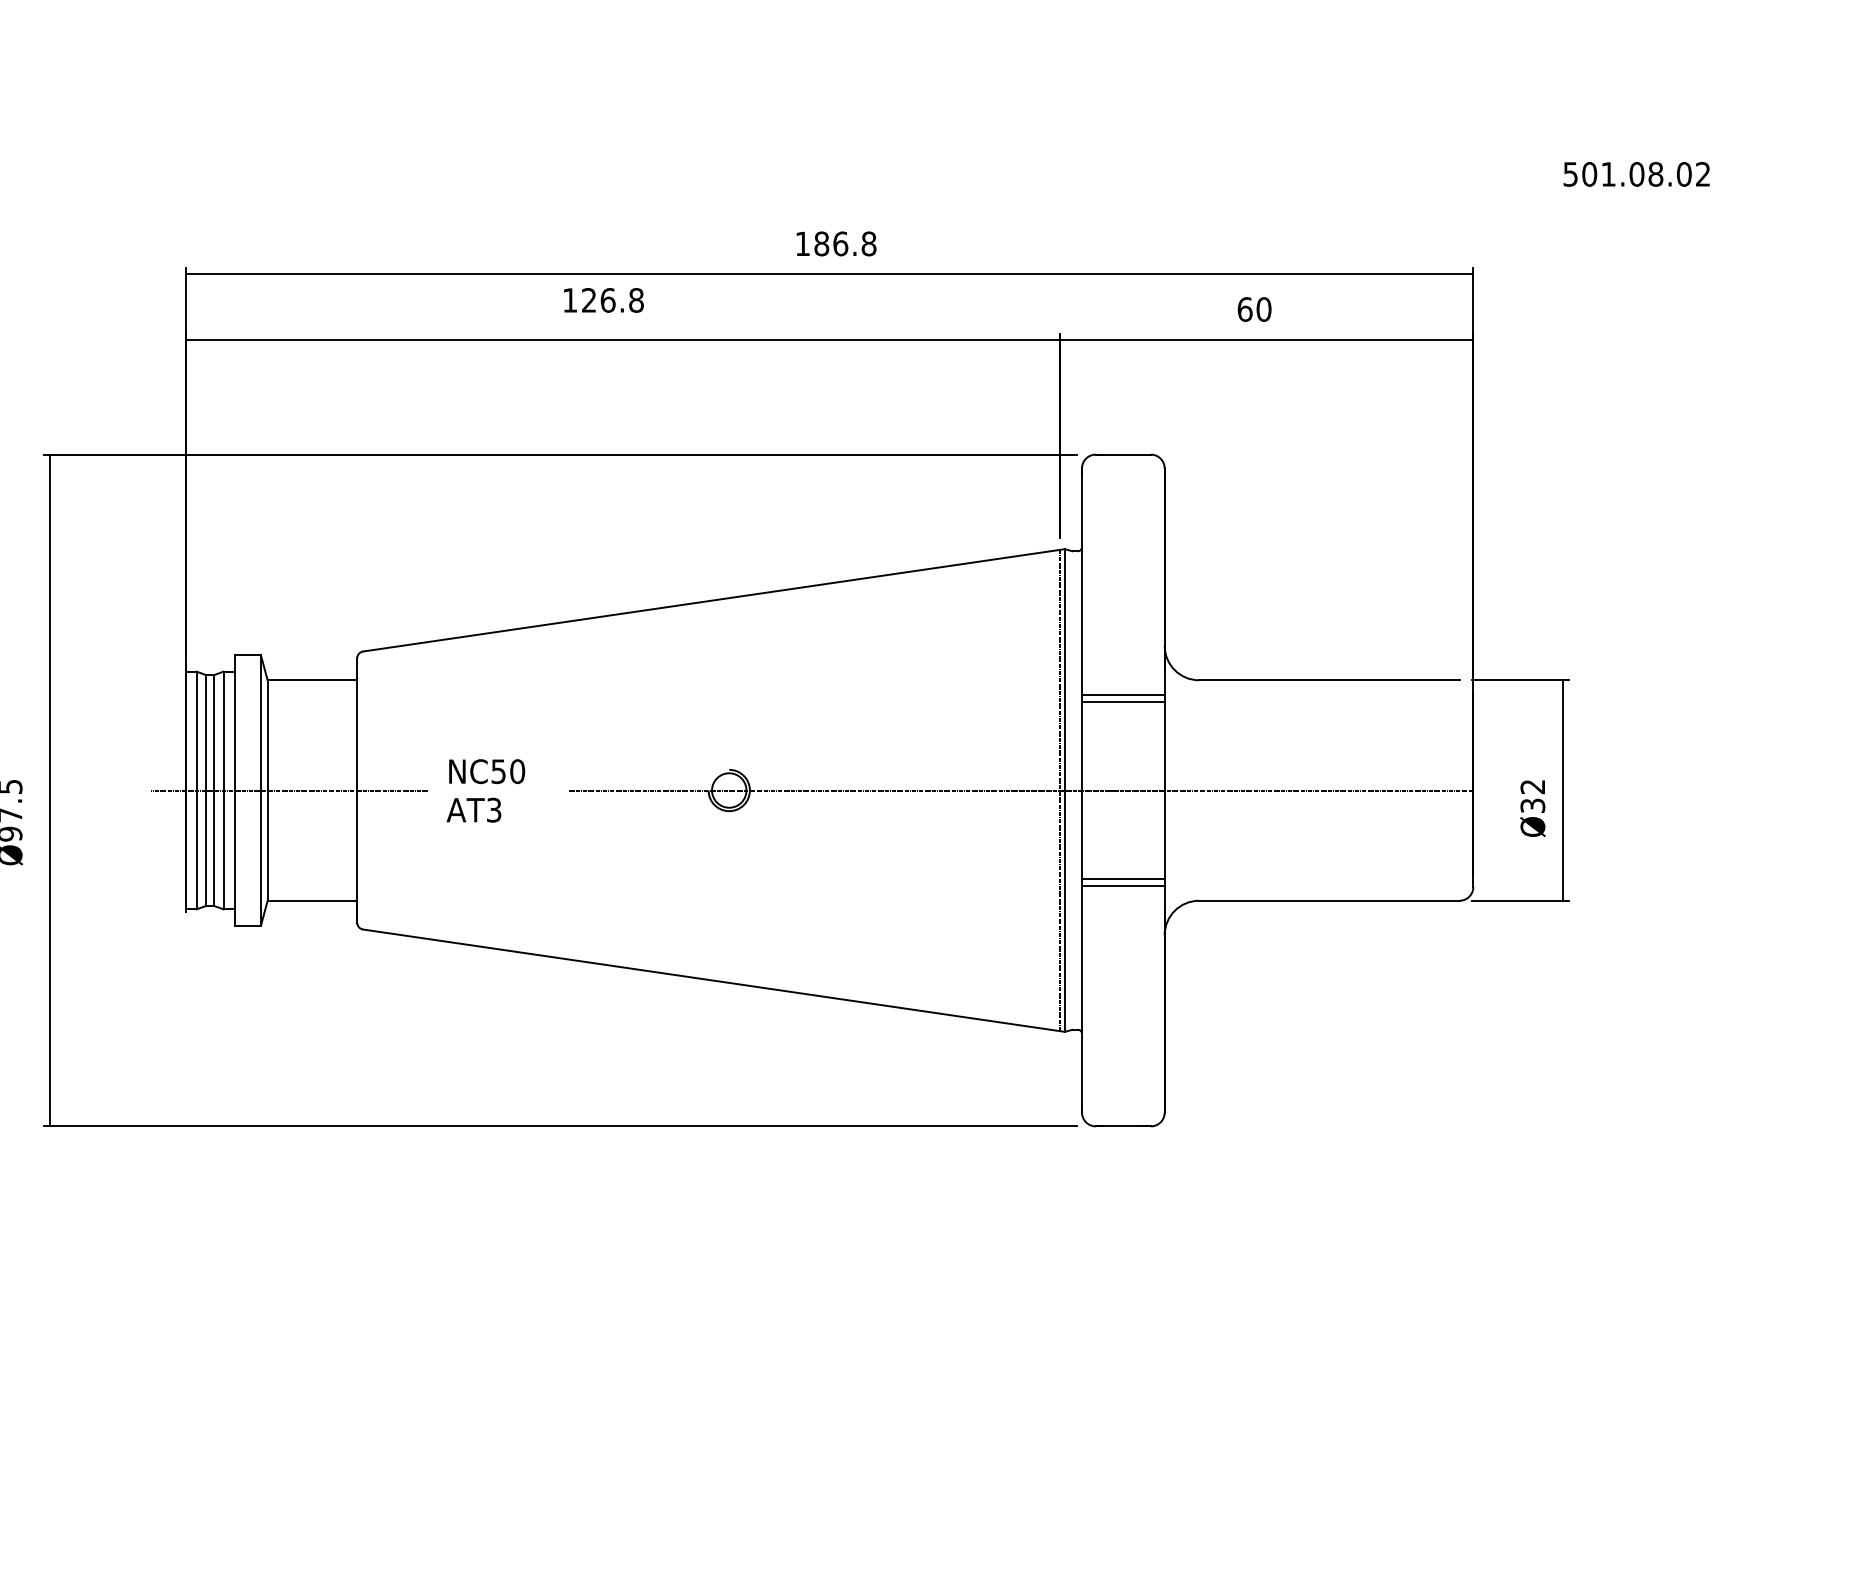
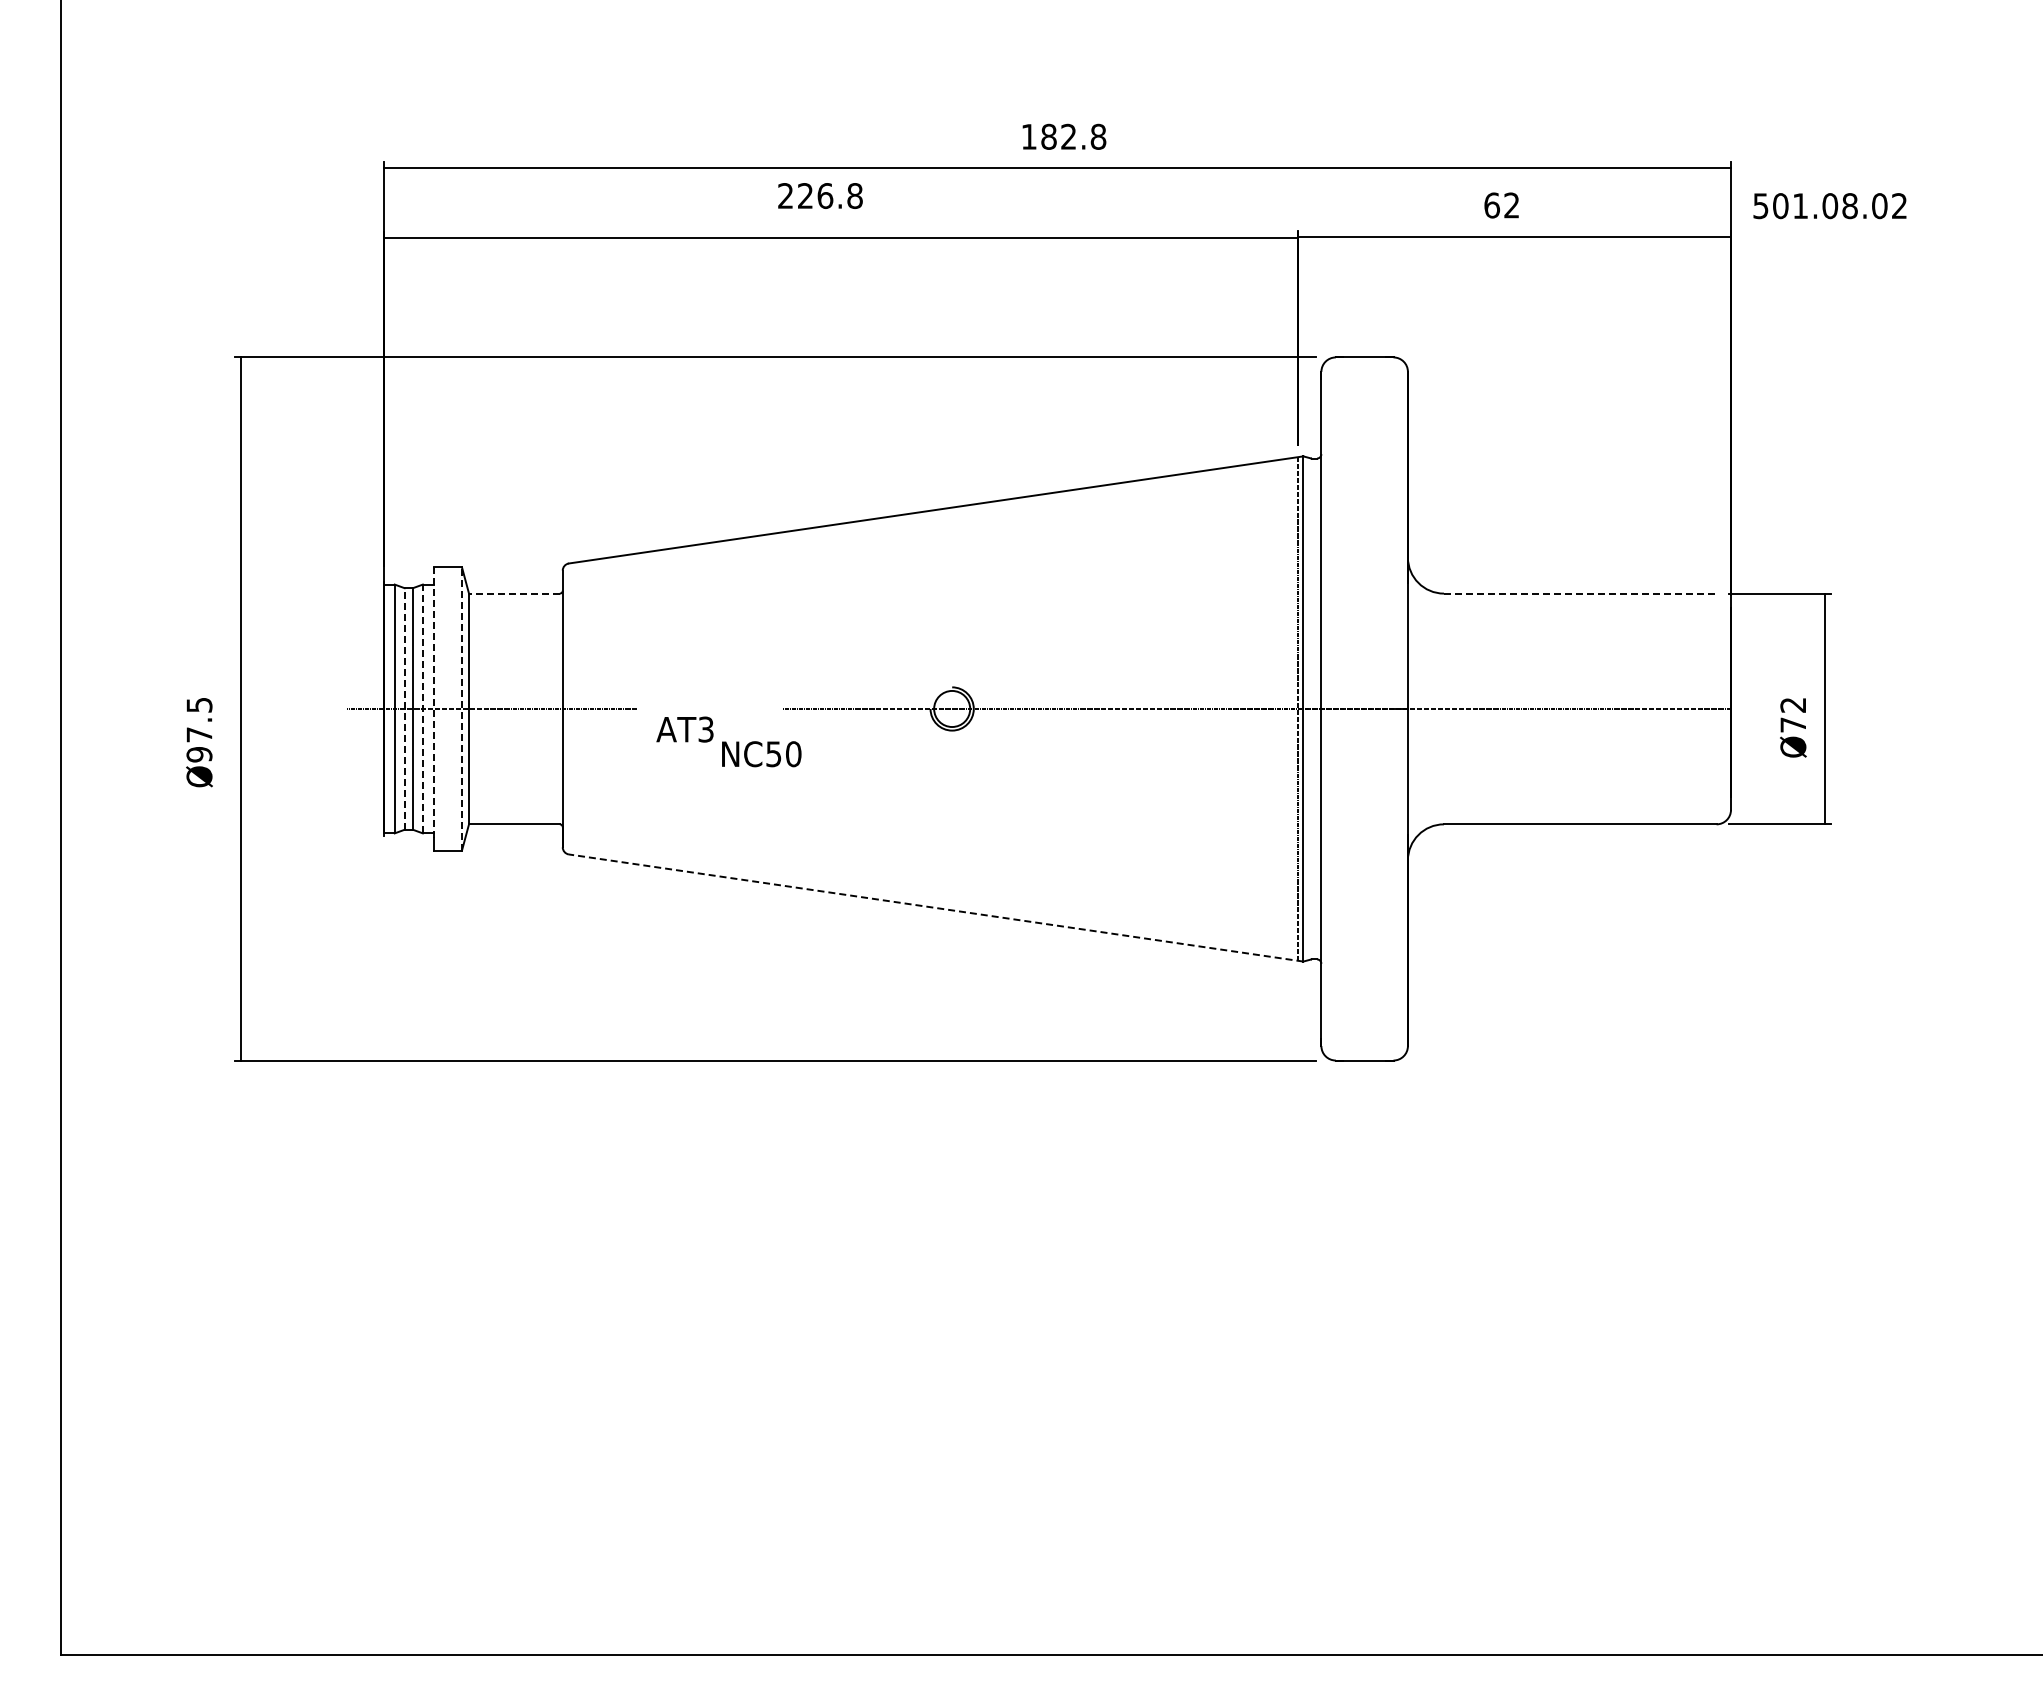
text: (1636, 174) -> (1829, 206), moved
text: (840, 243) -> (1068, 136), 186.8 -> 182.8
text: (570, 299) -> (785, 195), 126.8 -> 226.8
text: (1263, 309) -> (1511, 205), 60 -> 62
line: (310, 680) -> (513, 593), solid -> dashed
line: (1329, 680) -> (1580, 593), solid -> dashed
line: (1123, 695) -> (1364, 609), removed
line: (1123, 702) -> (1364, 616), removed
text: (486, 771) -> (761, 754), moved
line: (234, 783) -> (434, 701), solid -> dashed
line: (206, 790) -> (404, 708), solid -> dashed
line: (223, 790) -> (422, 708), solid -> dashed
line: (260, 790) -> (461, 708), solid -> dashed
text: (1533, 805) -> (1793, 724), Ø32 -> Ø72
line: (1123, 878) -> (1364, 801), removed
line: (1123, 885) -> (1364, 808), removed
line: (713, 980) -> (935, 907), solid -> dashed

